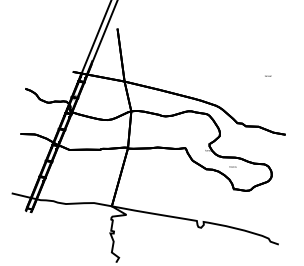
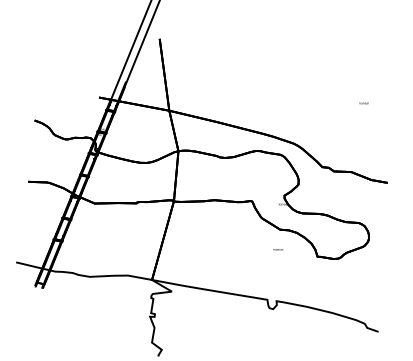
text: (232, 166) -> (277, 249), moved

